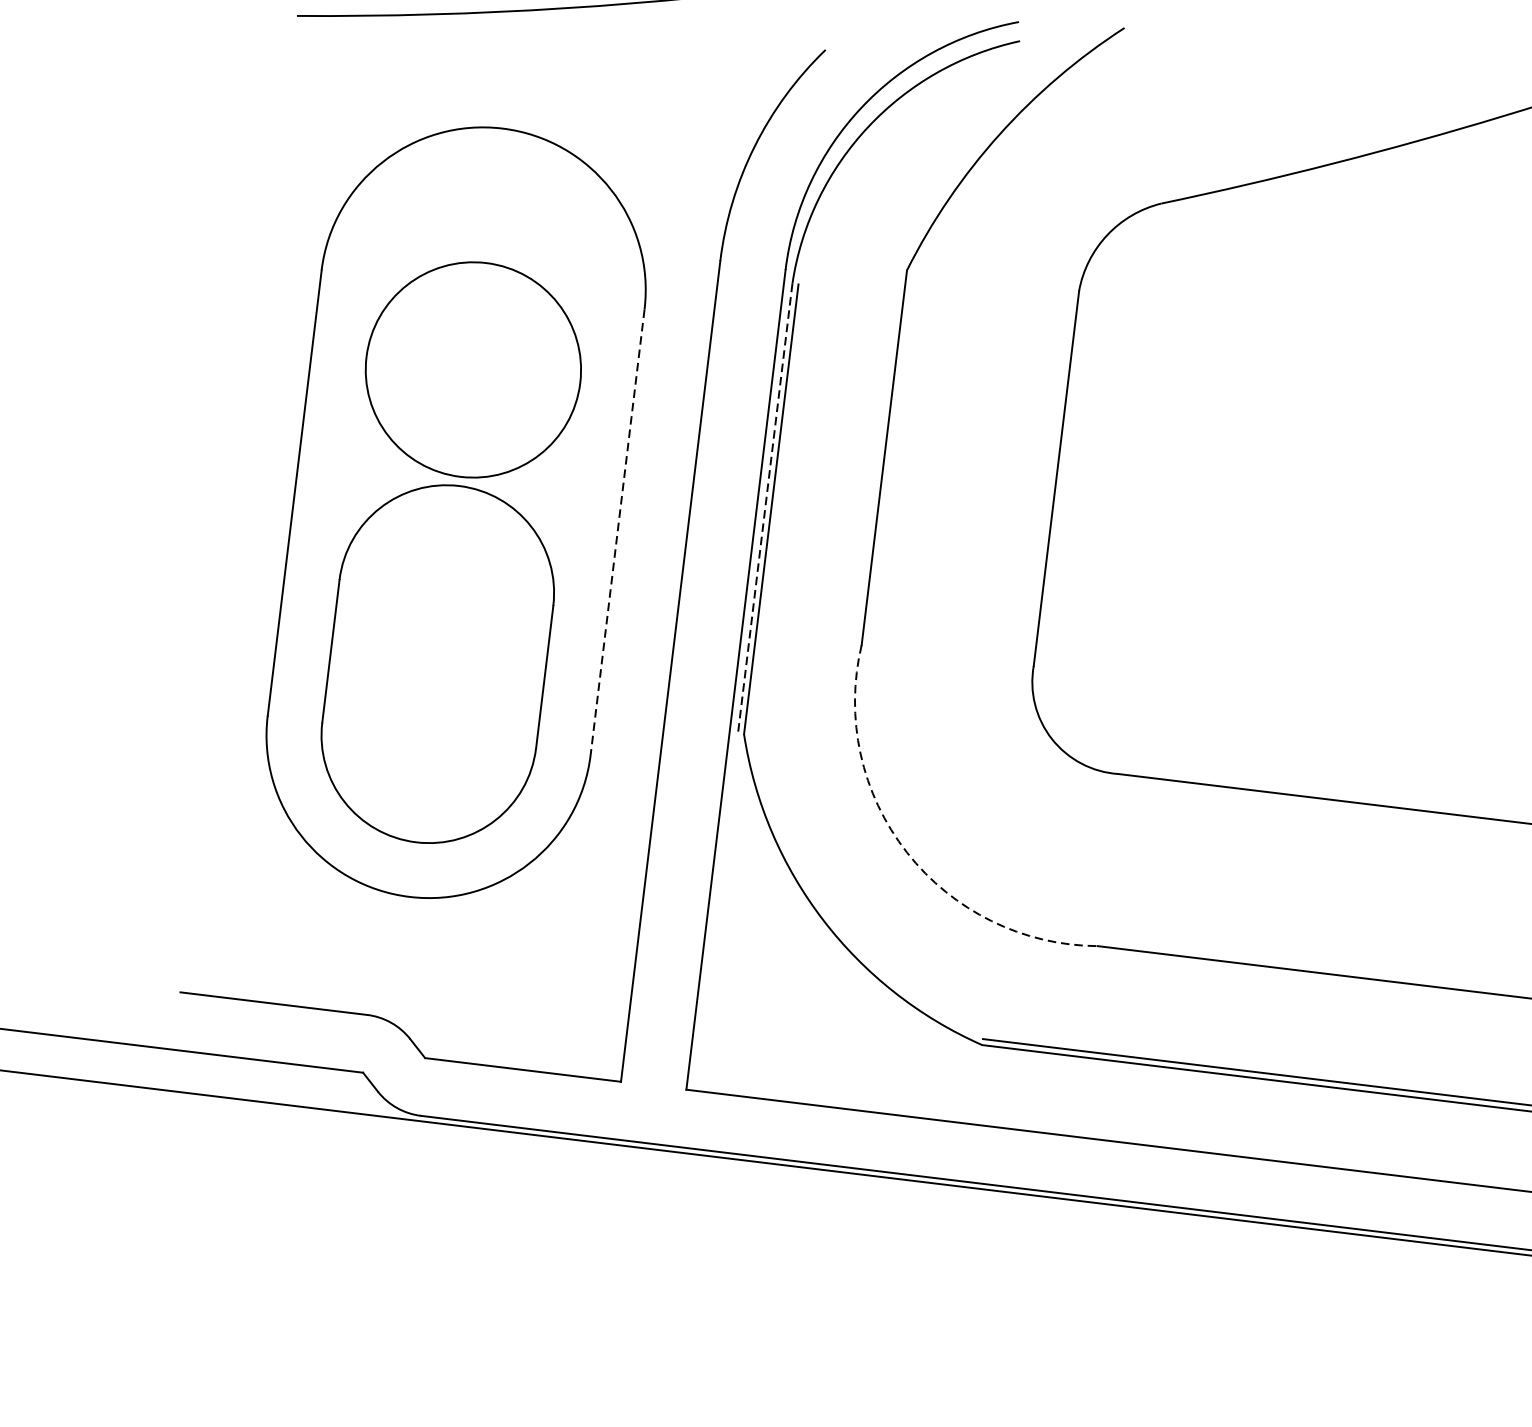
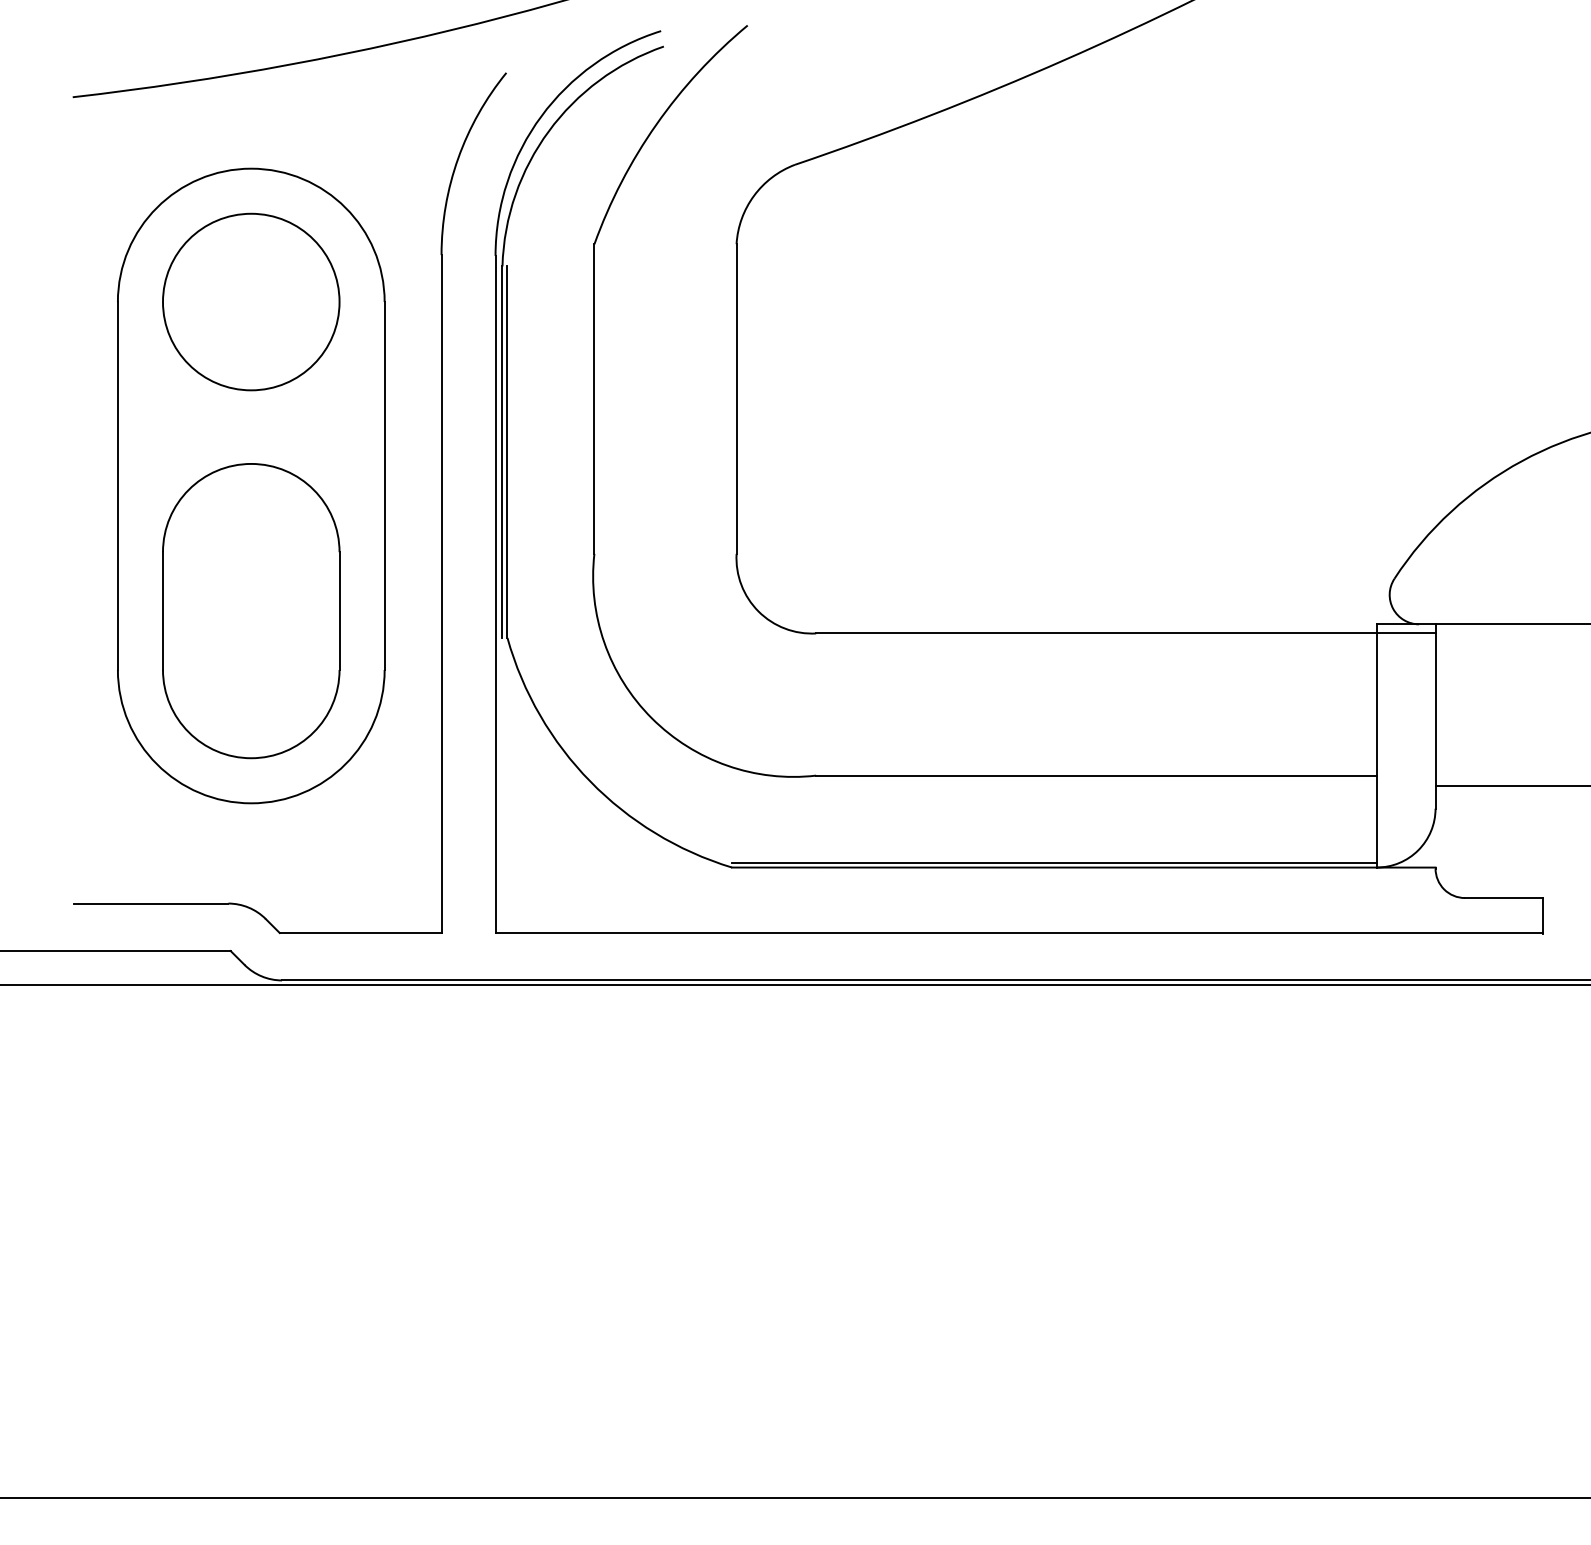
circle: (473, 369) -> (251, 301), moved
line: (765, 508) -> (502, 452), dashed -> solid
line: (617, 532) -> (384, 486), dashed -> solid
arc: (906, 852) -> (651, 718), dashed -> solid

